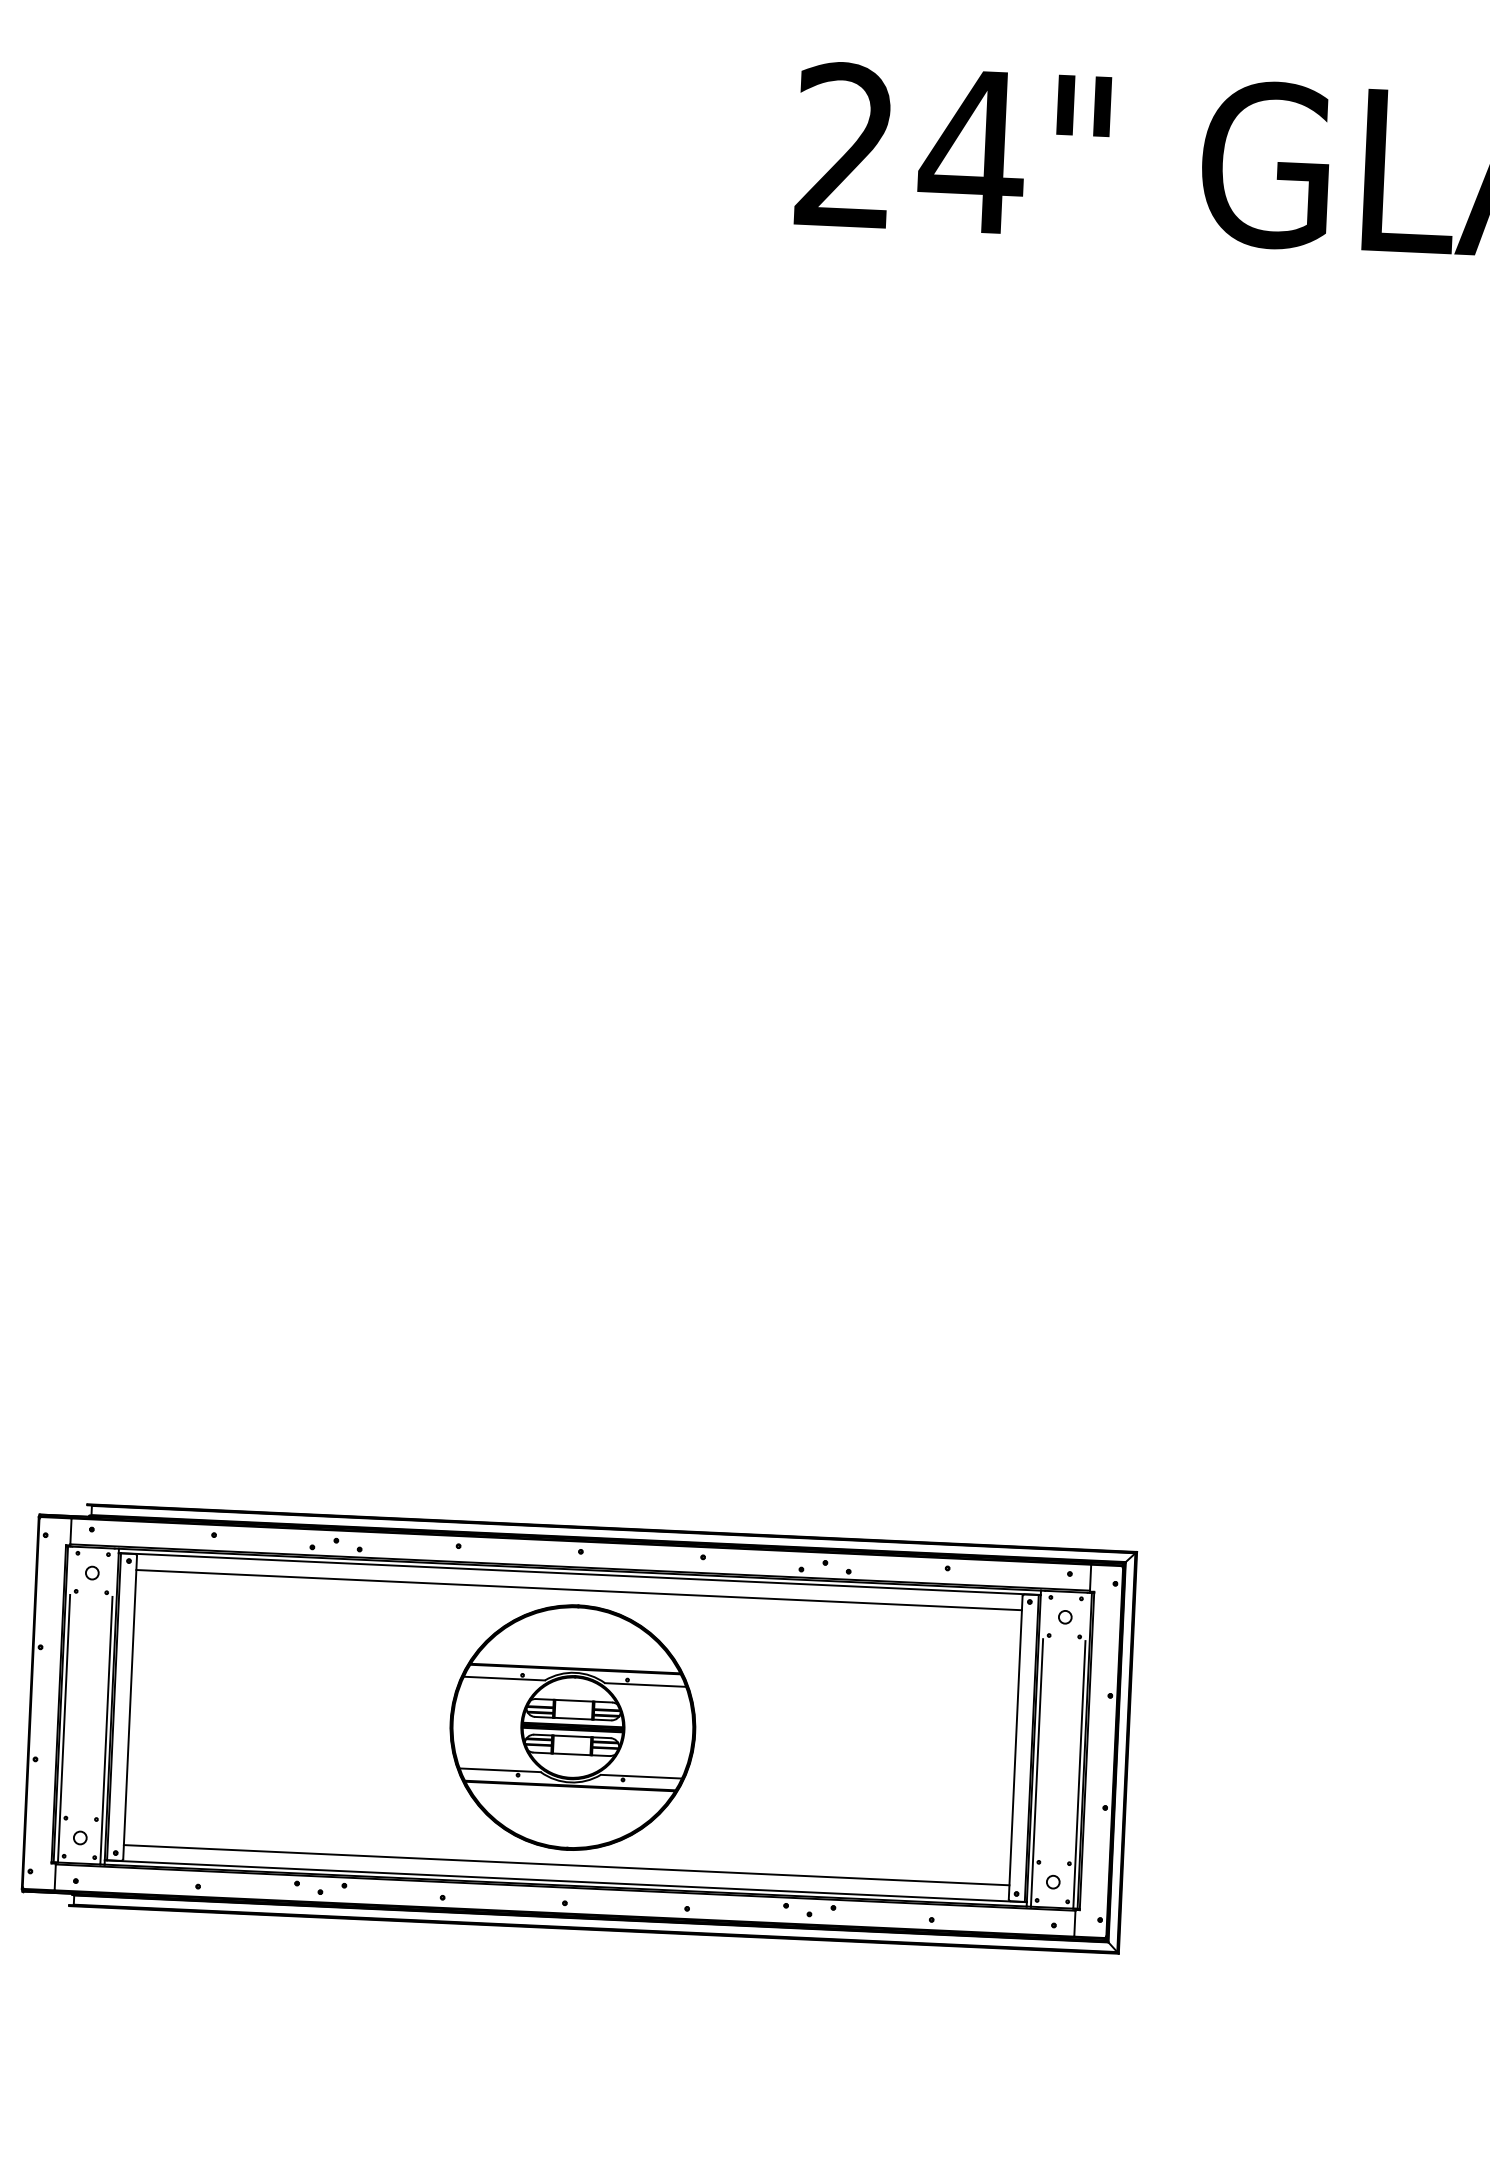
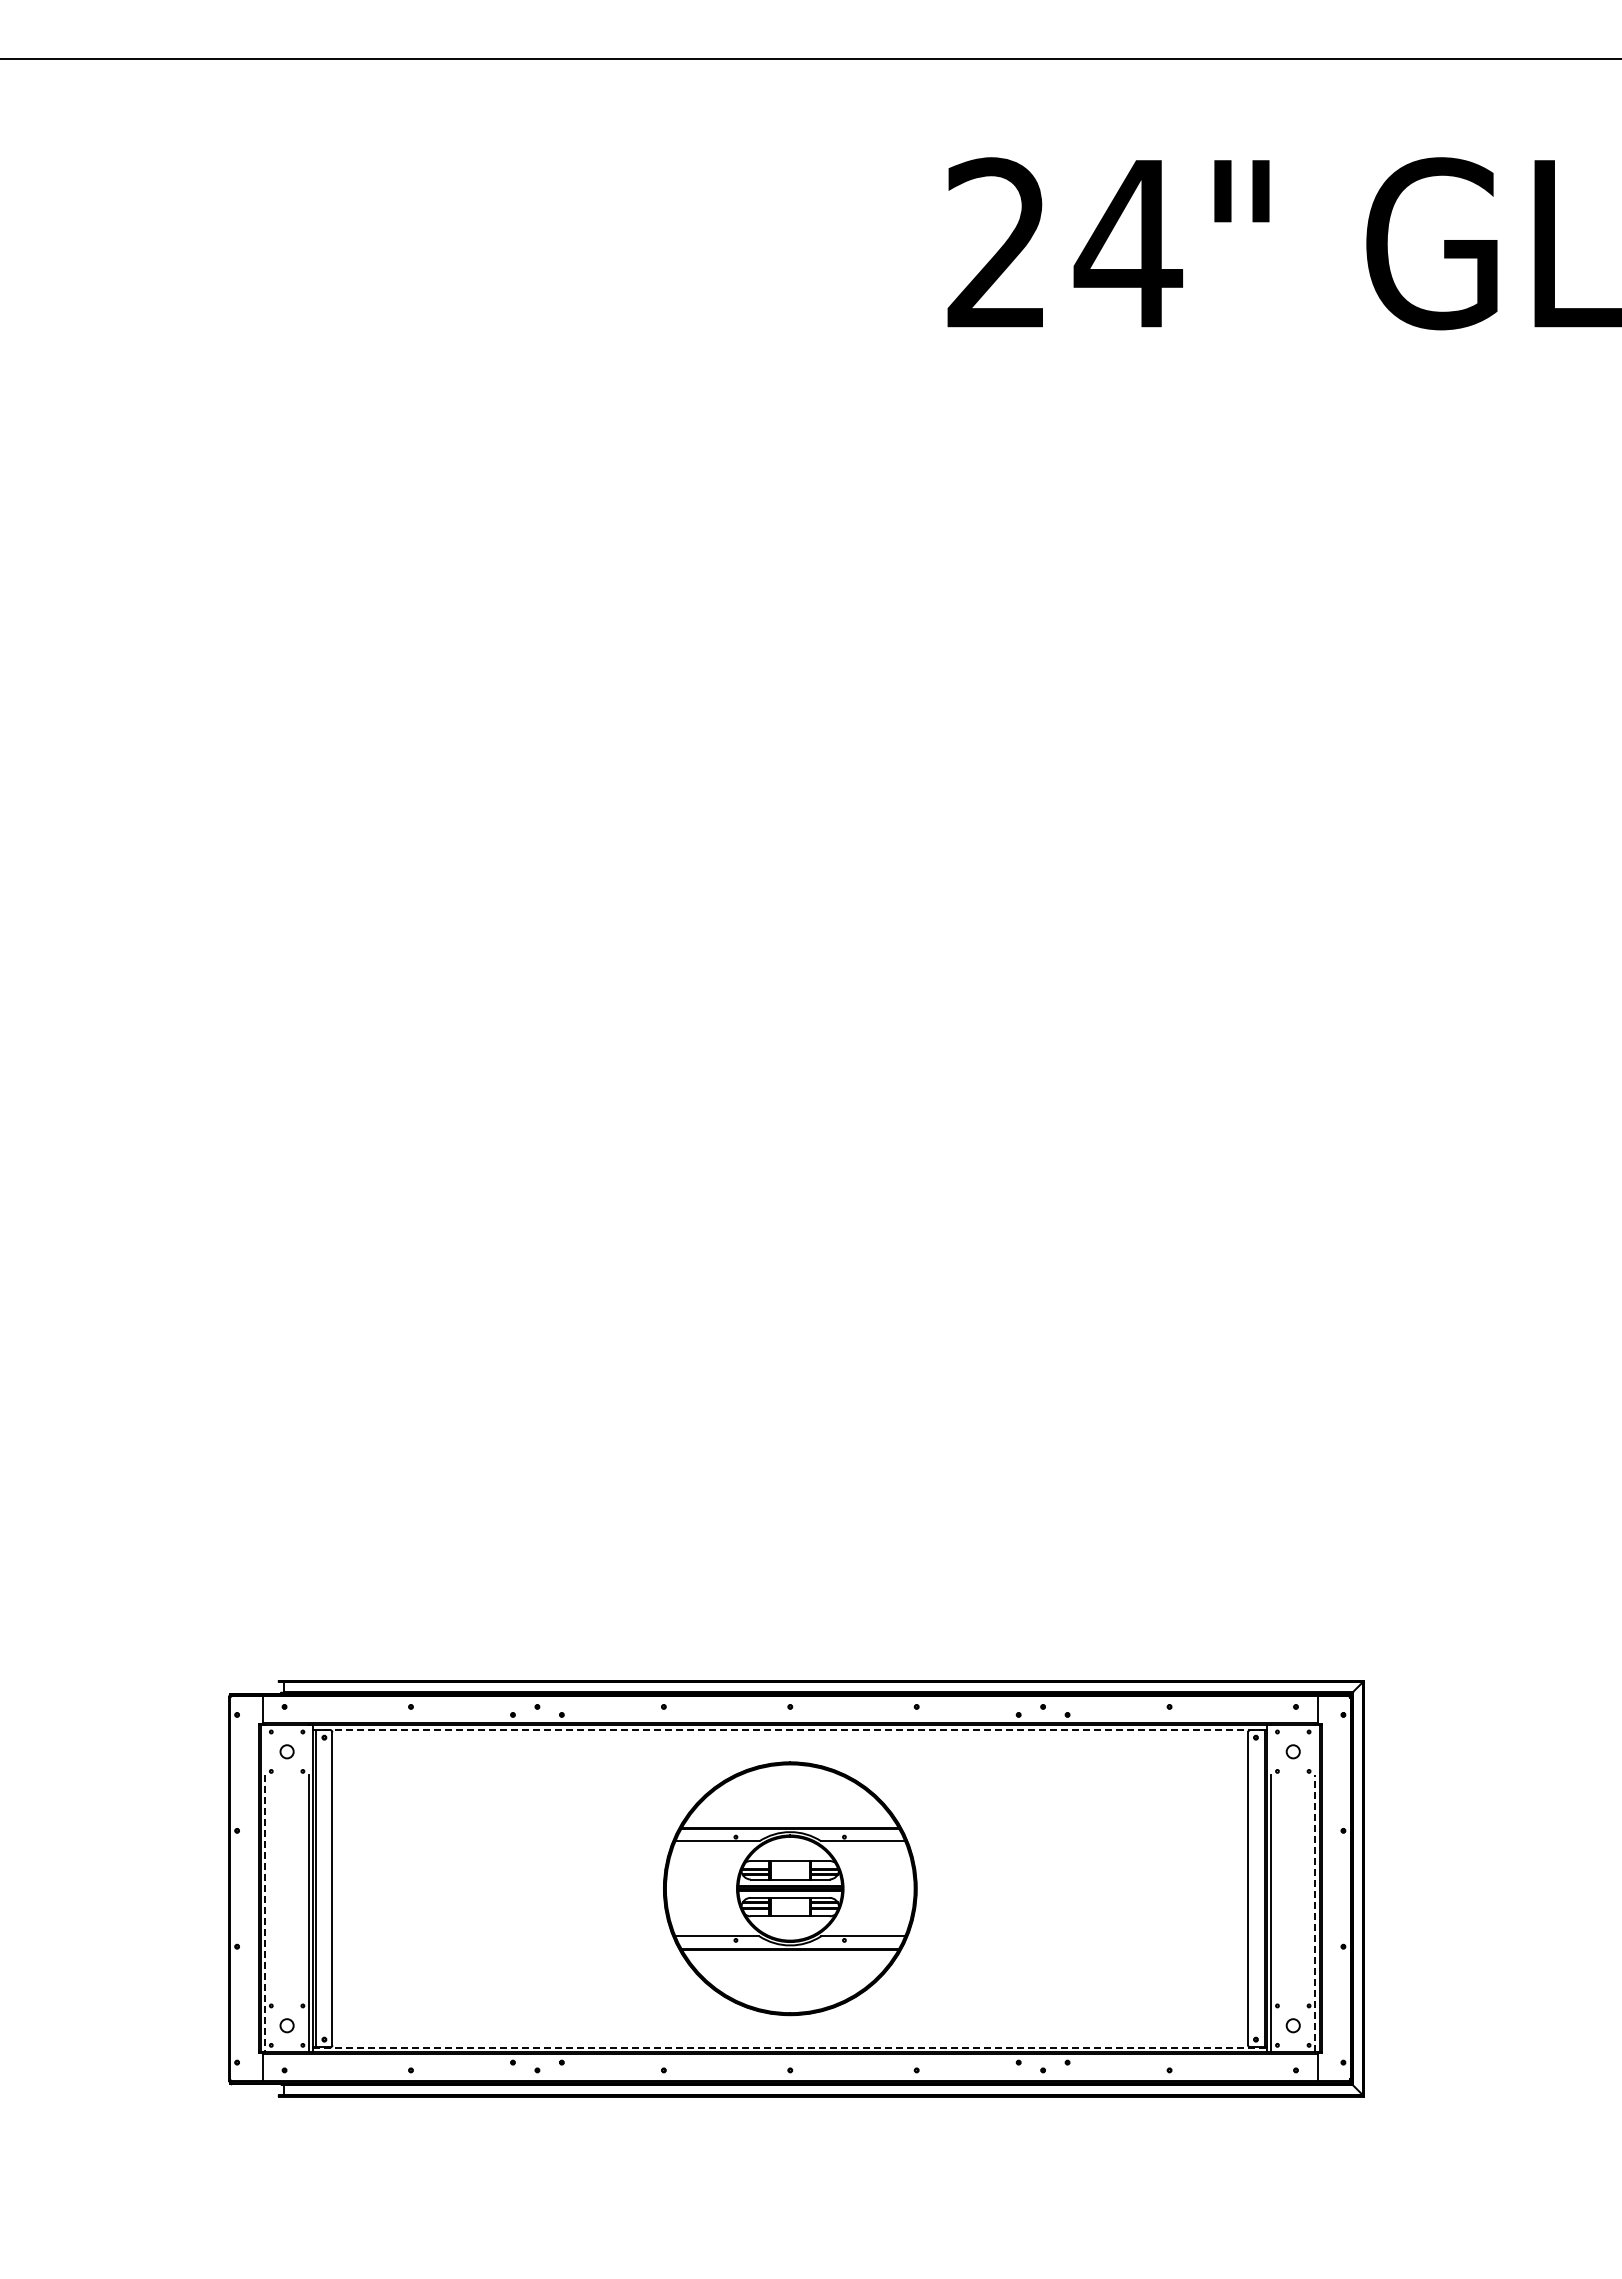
line: (580, 1573) -> (790, 1729), solid -> dashed
line: (579, 1590) -> (790, 1746), removed
line: (64, 1729) -> (265, 1914), solid -> dashed
line: (1079, 1774) -> (1315, 1913), solid -> dashed
line: (566, 1865) -> (790, 2031), removed
line: (566, 1881) -> (790, 2047), solid -> dashed

